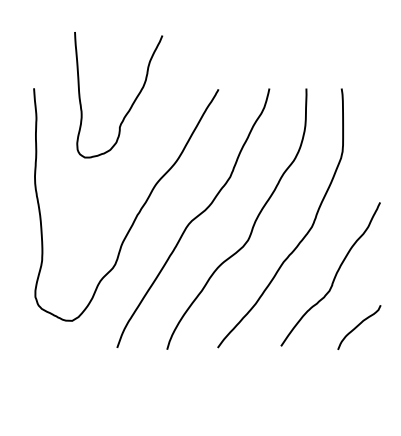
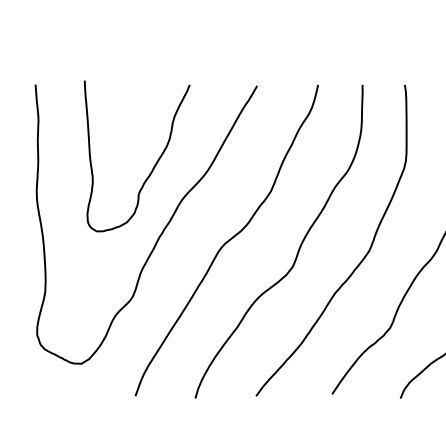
curve: (132, 102) -> (153, 165), moved

